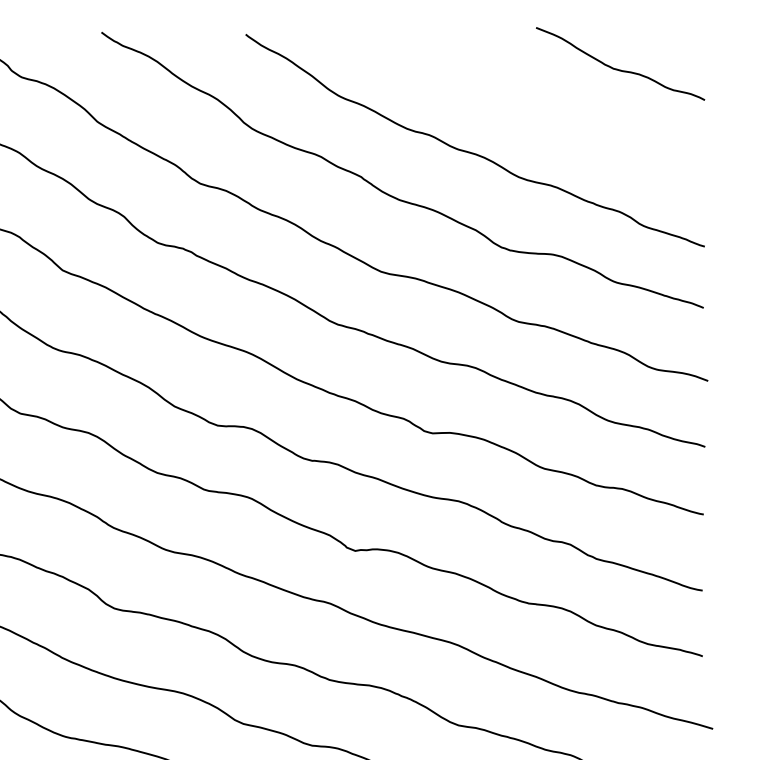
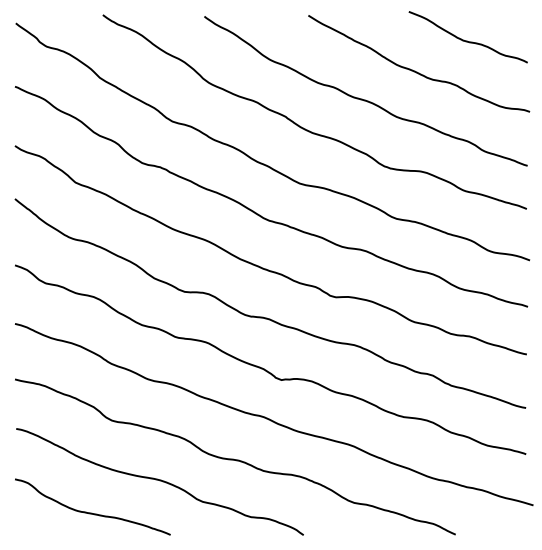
curve: (545, 111) -> (415, 70), added

